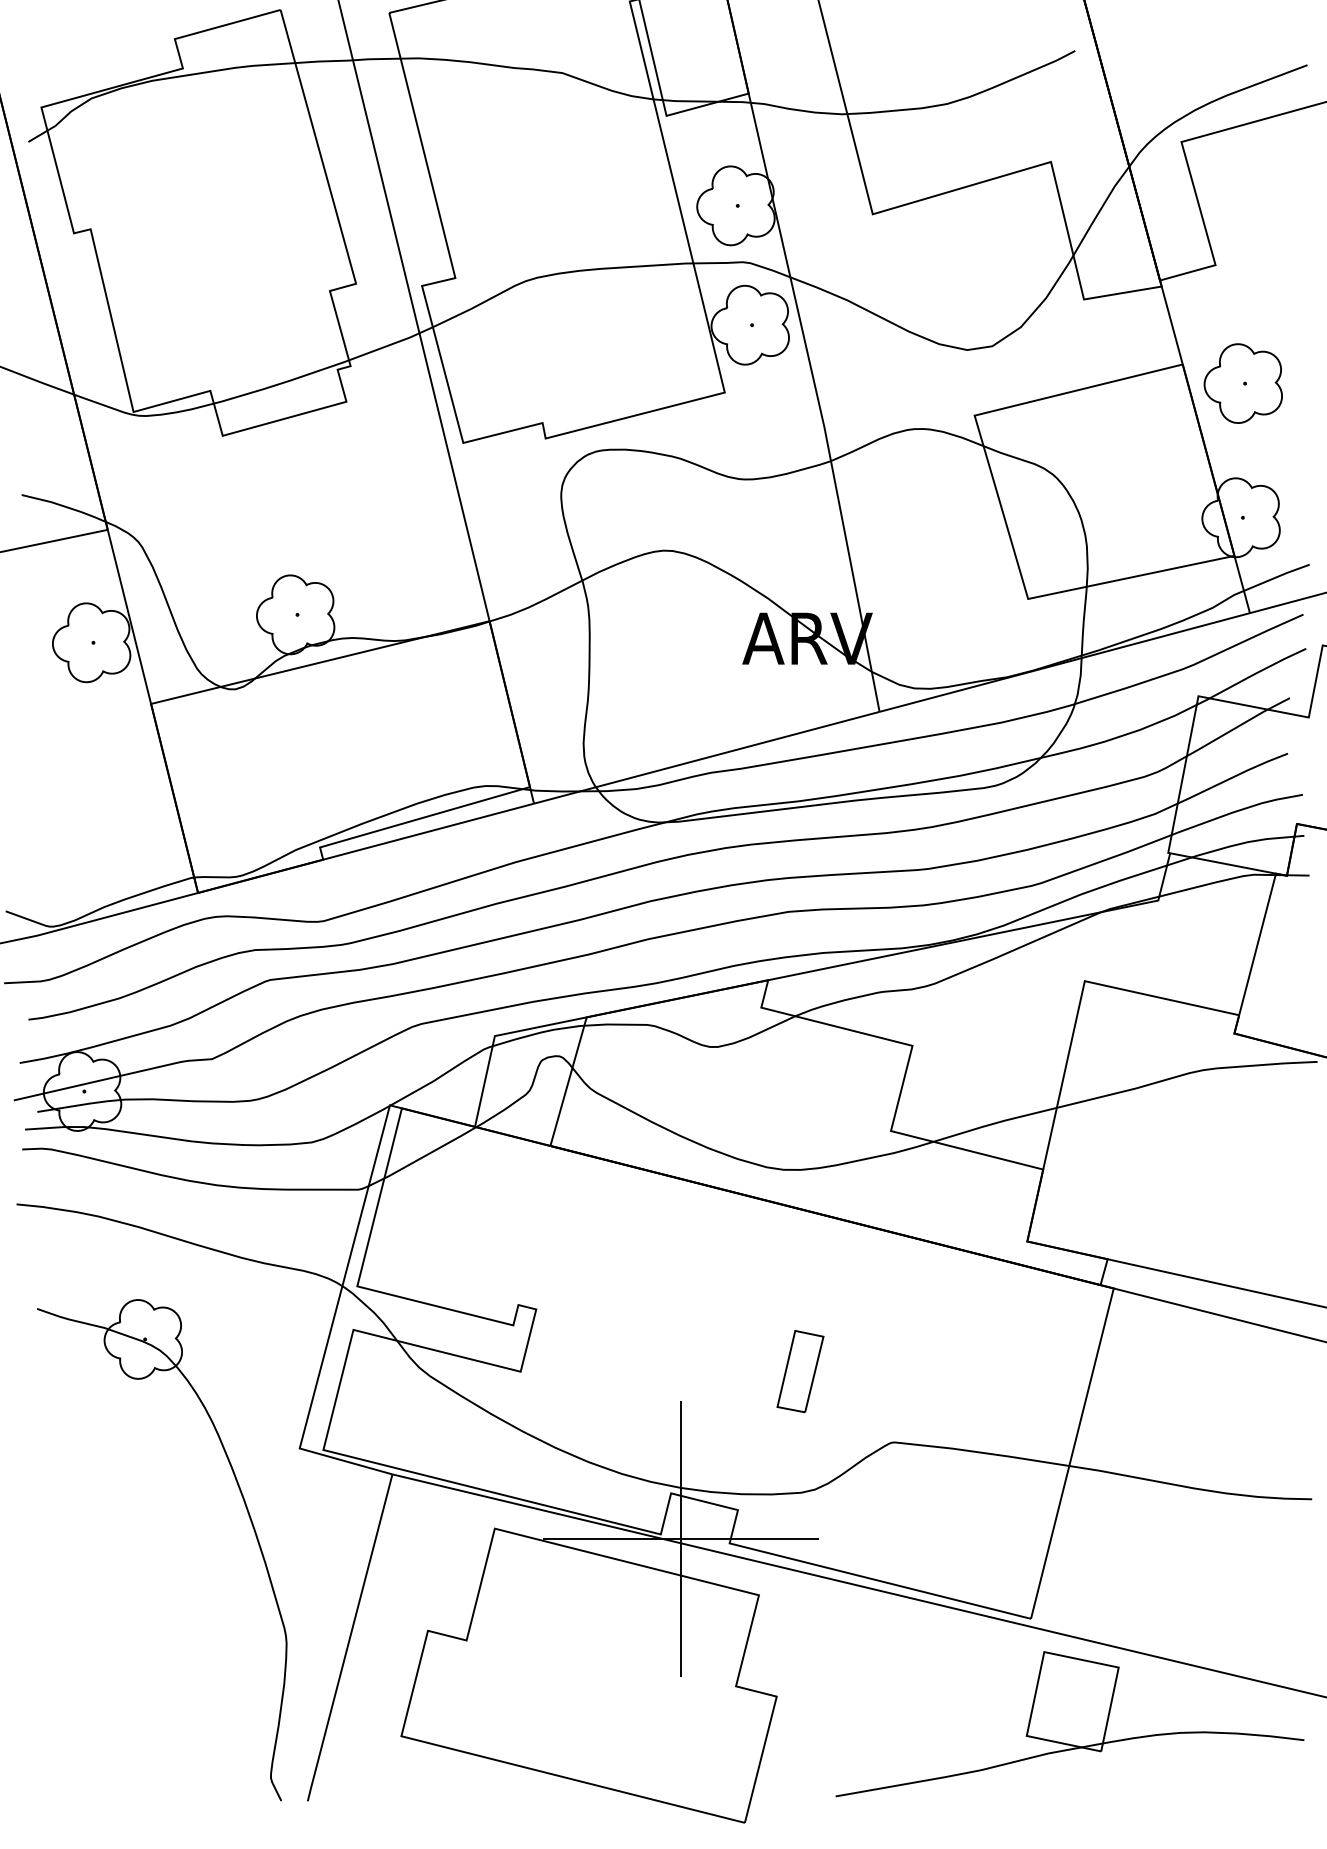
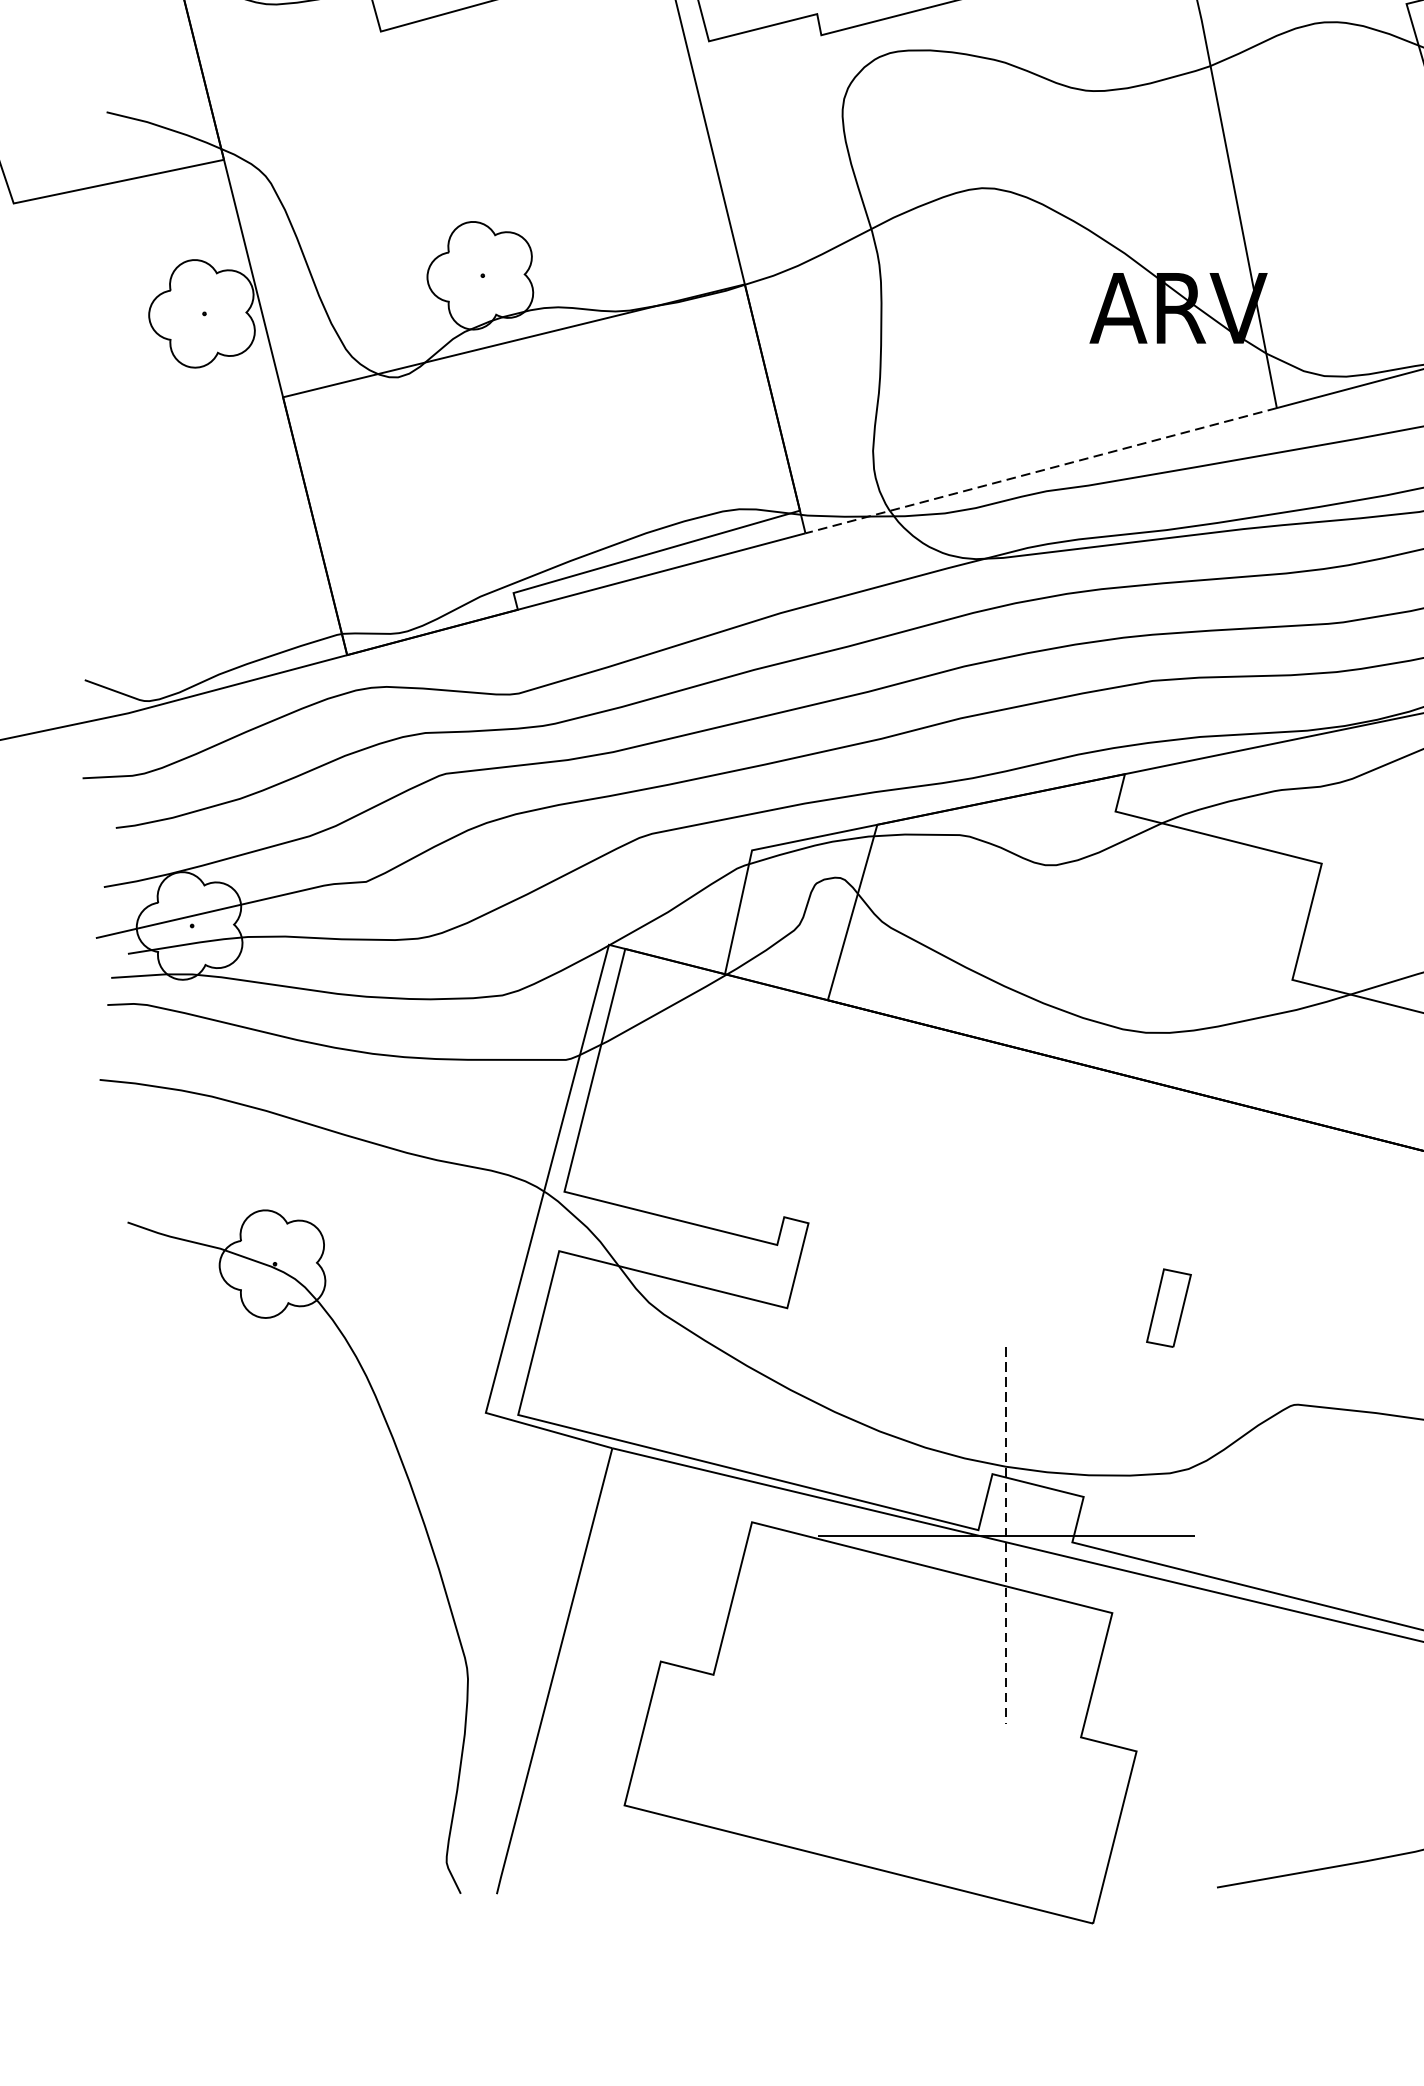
line: (706, 757) -> (1040, 470), solid -> dashed
part: (800, 1371) -> (1168, 1307), size x0.7
line: (681, 1539) -> (1006, 1537), solid -> dashed

